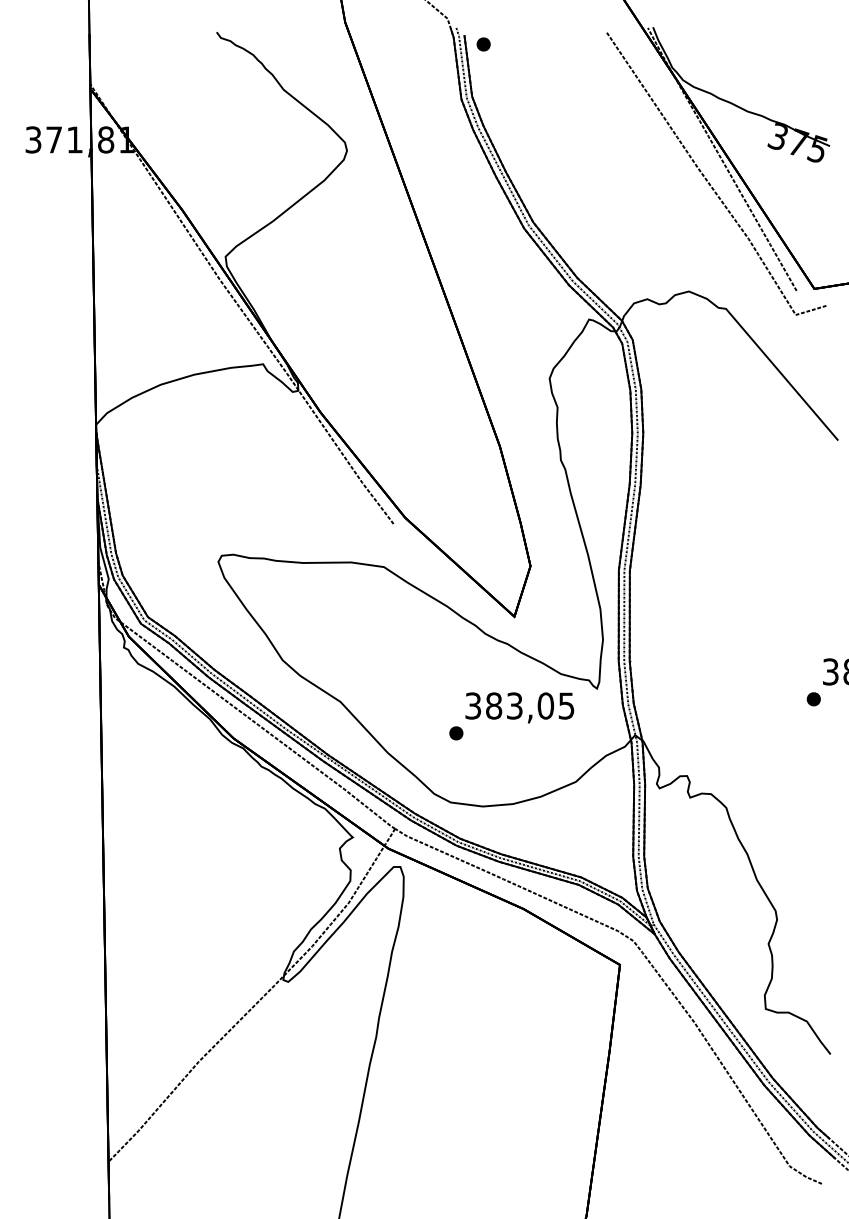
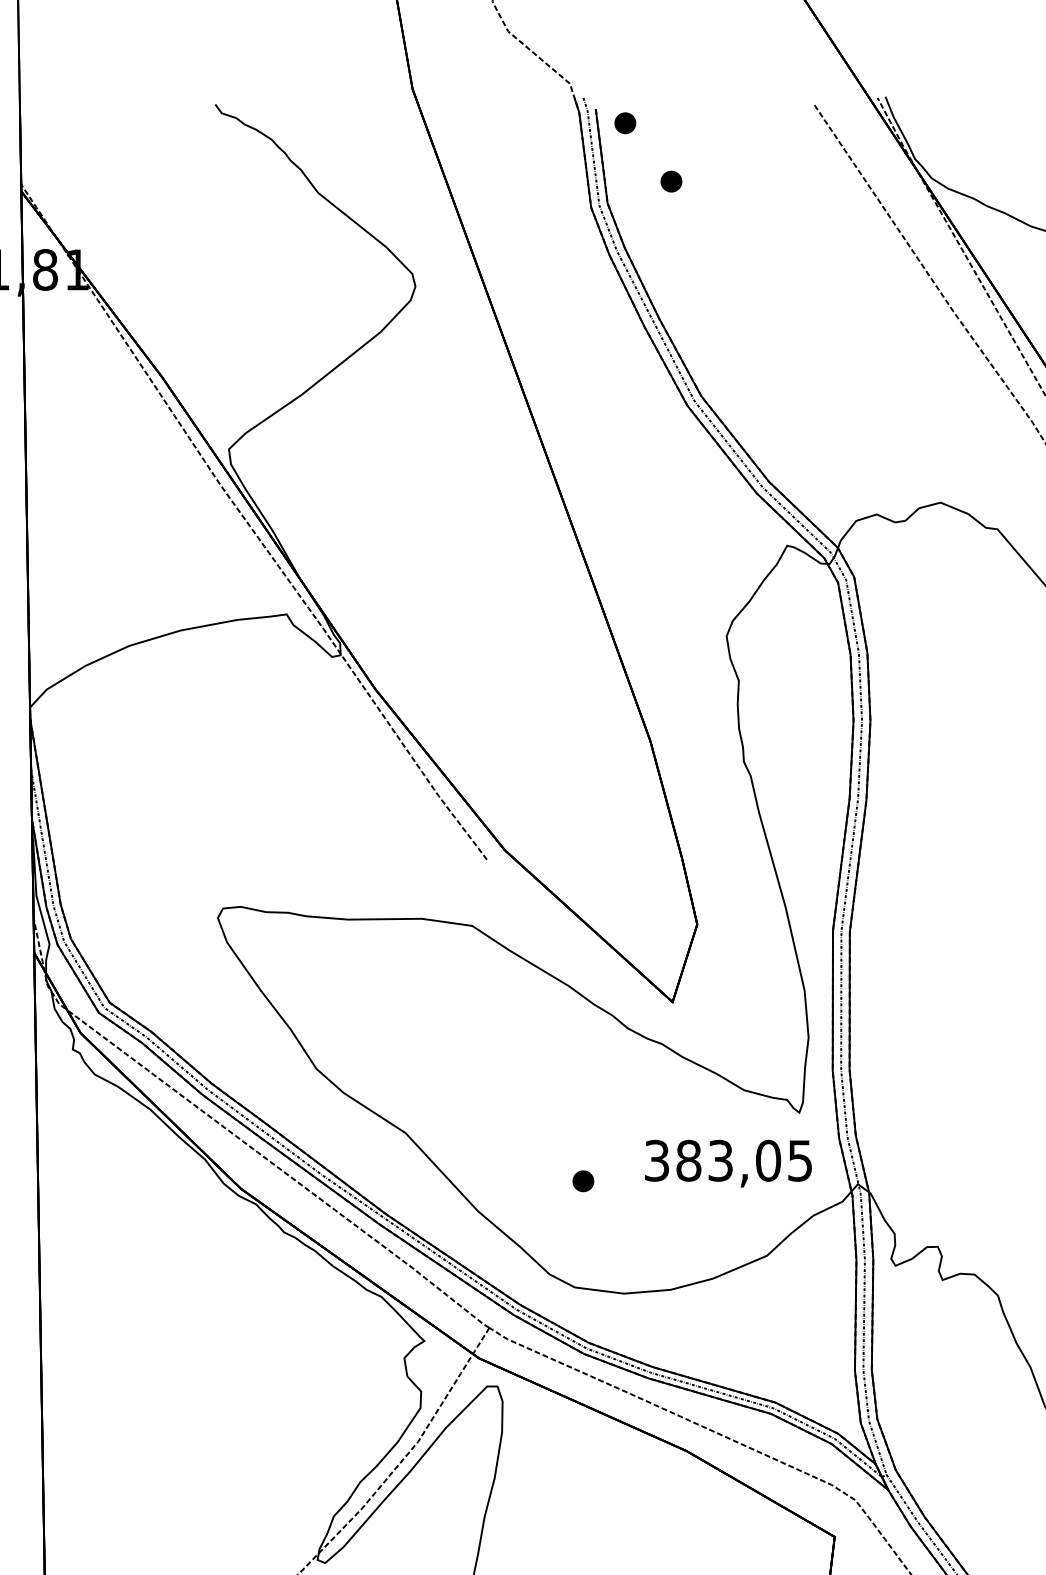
part: (513, 82) -> (671, 181), added
text: (519, 707) -> (727, 1163), moved

